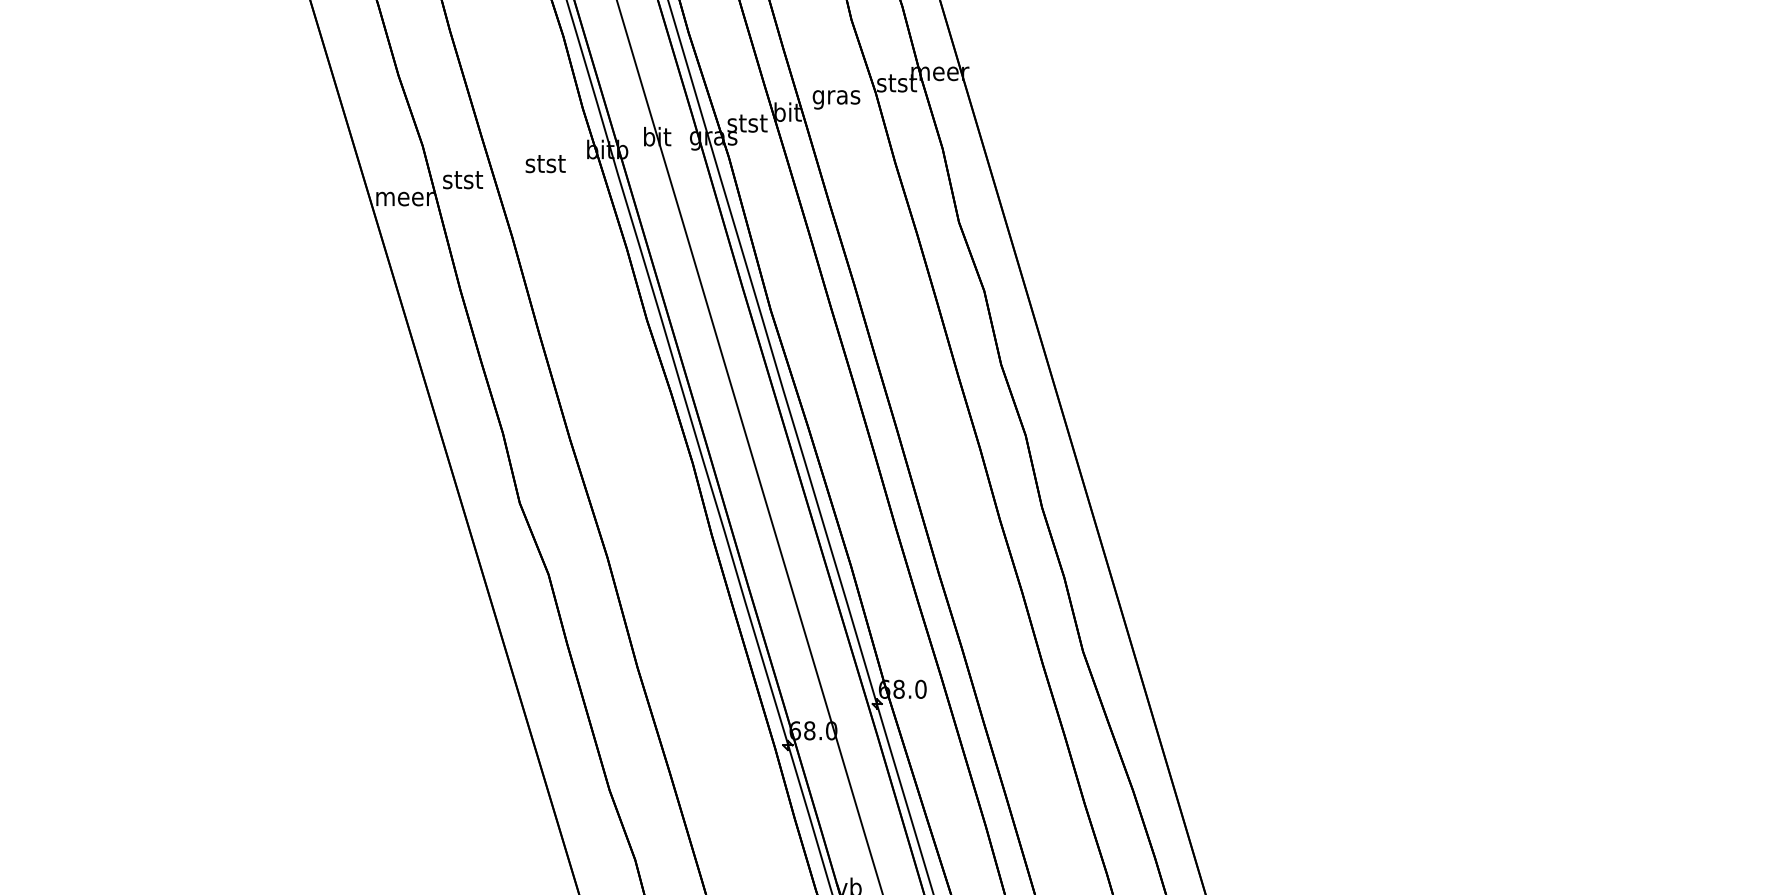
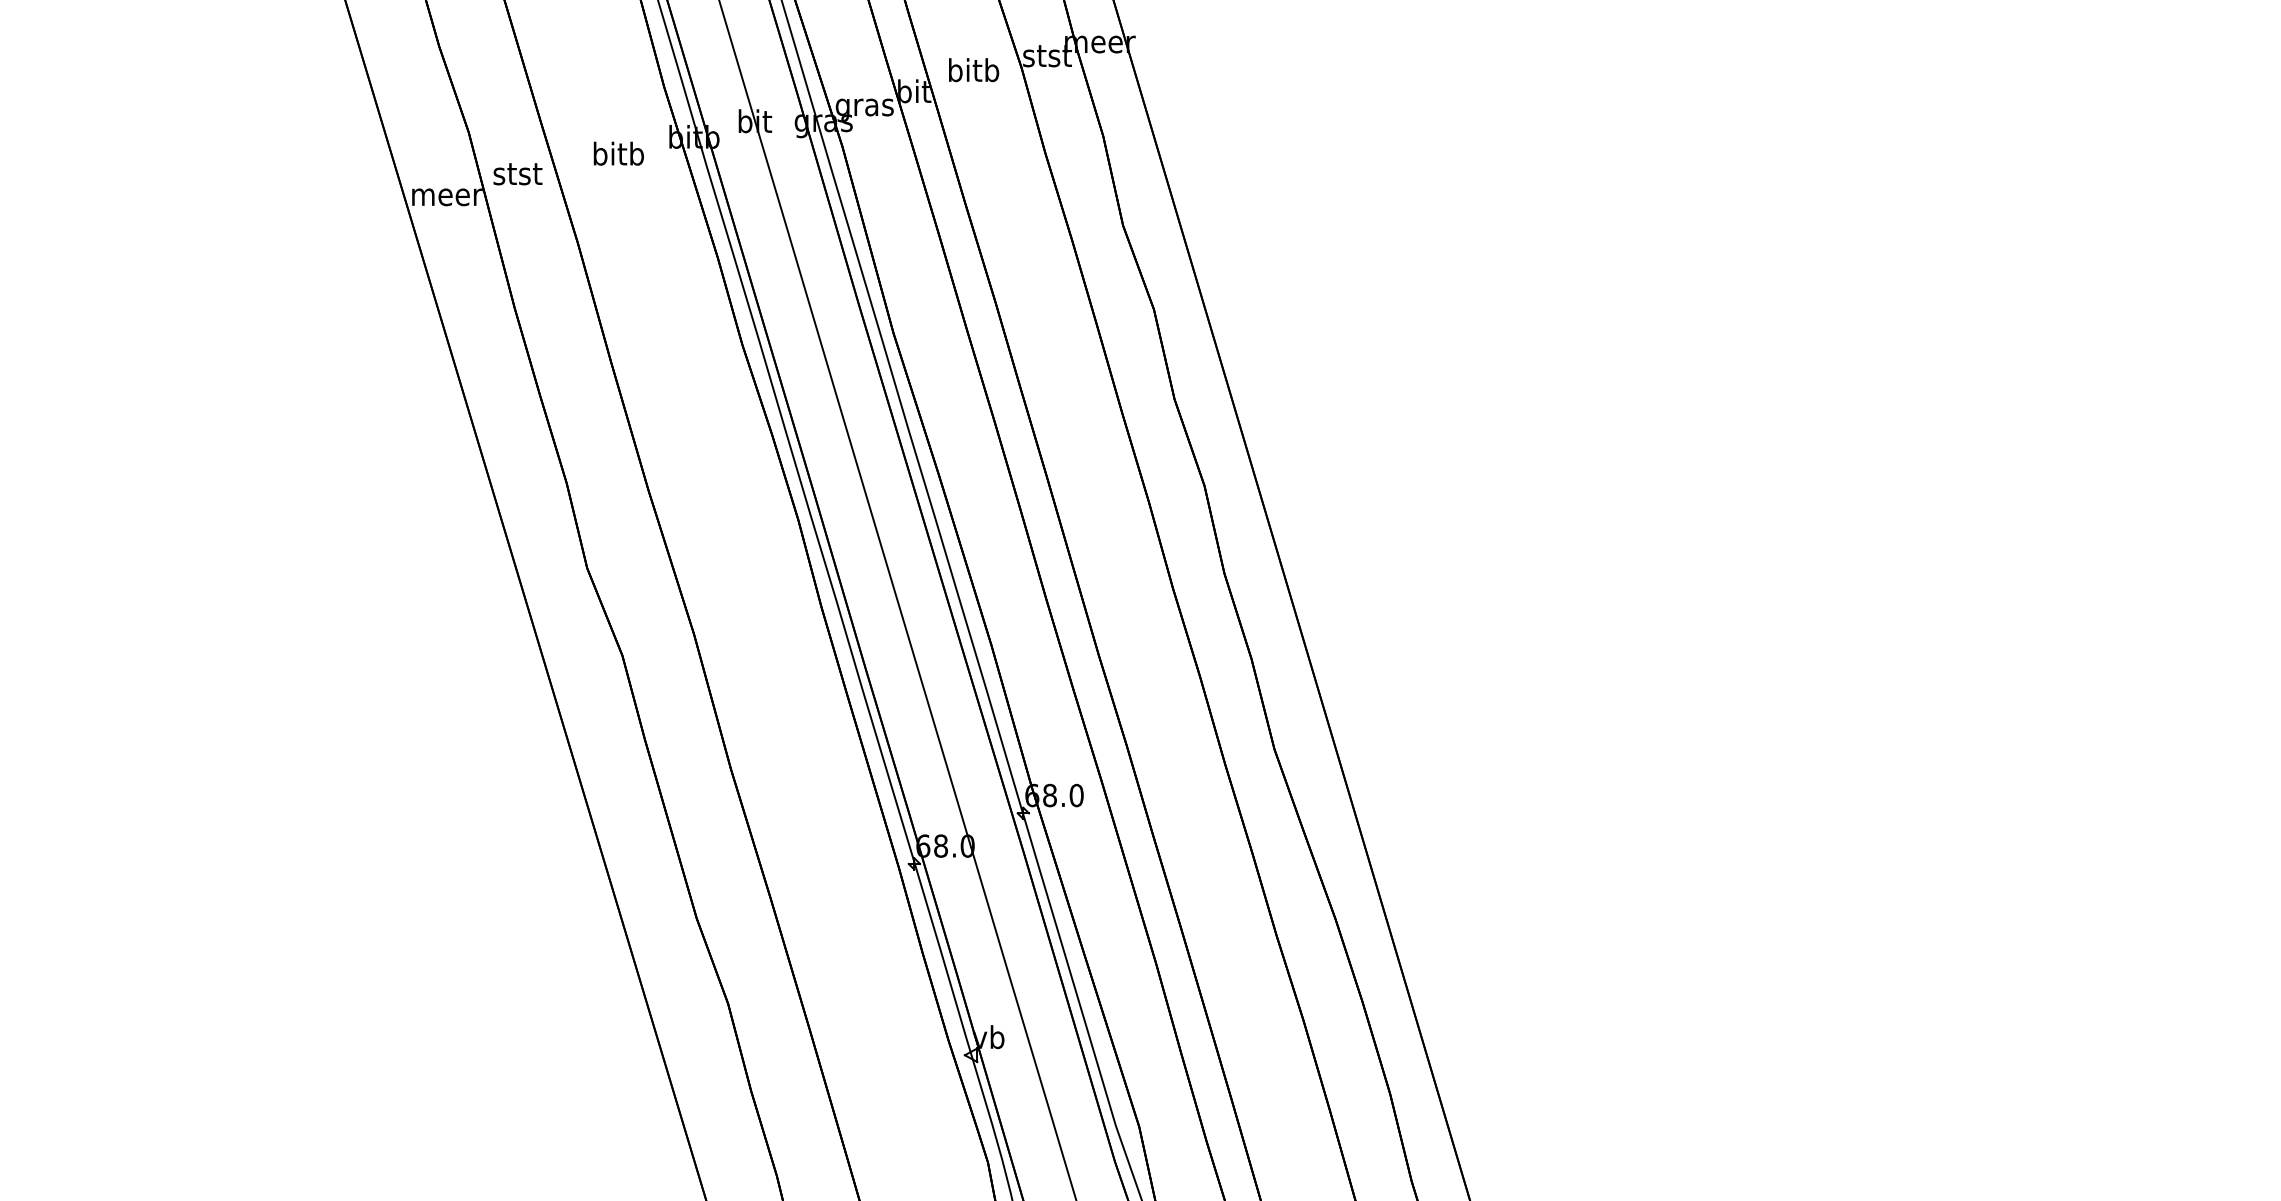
text: (836, 97) -> (973, 73), gras -> bitb
text: (747, 126) -> (864, 108), stst -> gras
text: (545, 163) -> (618, 153), stst -> bitb

